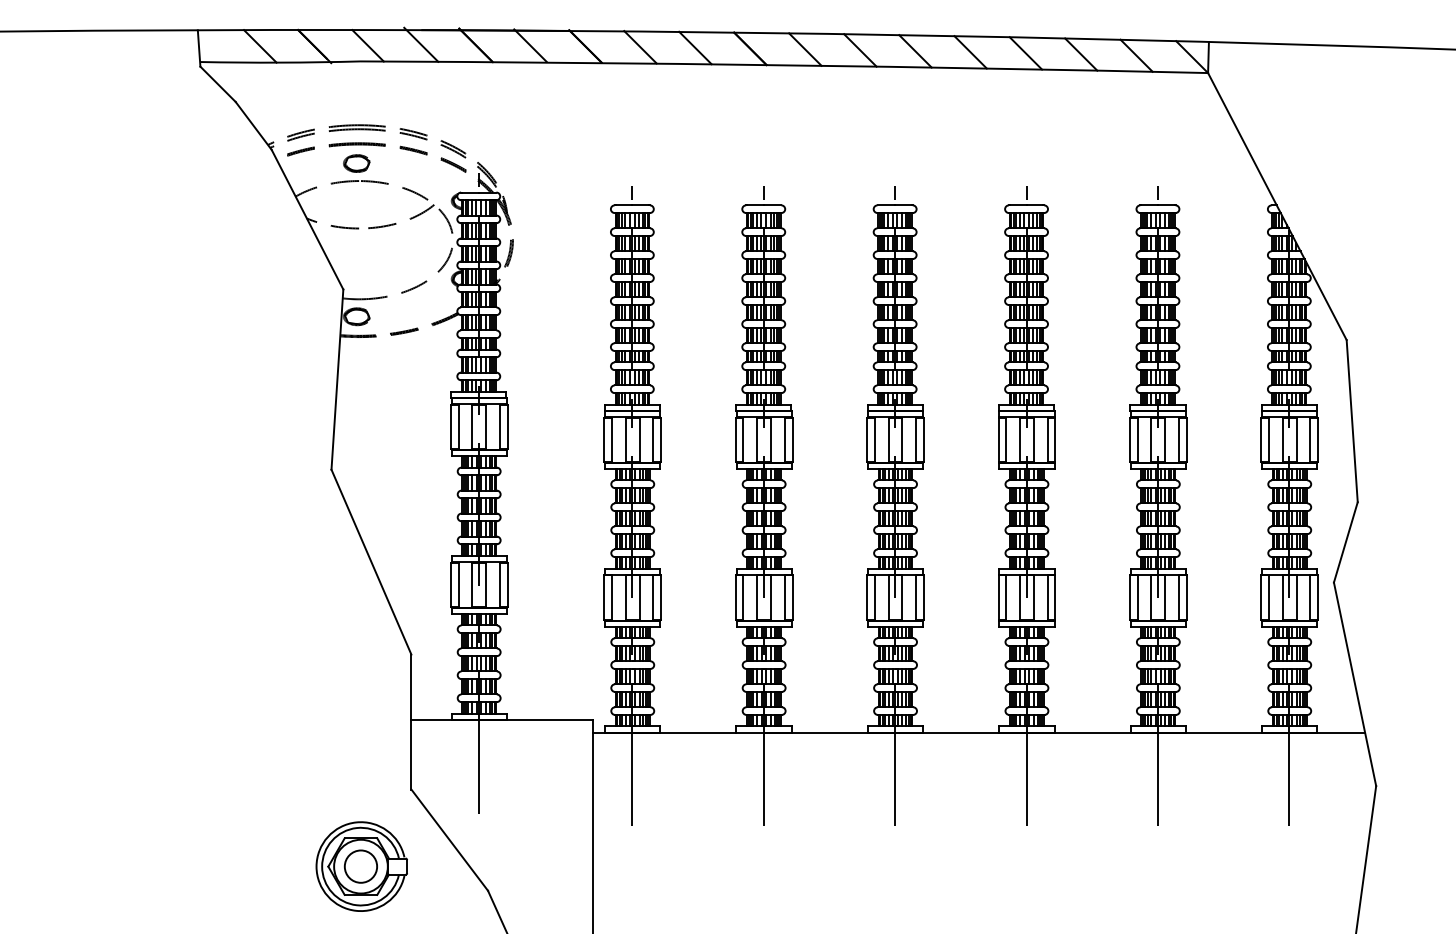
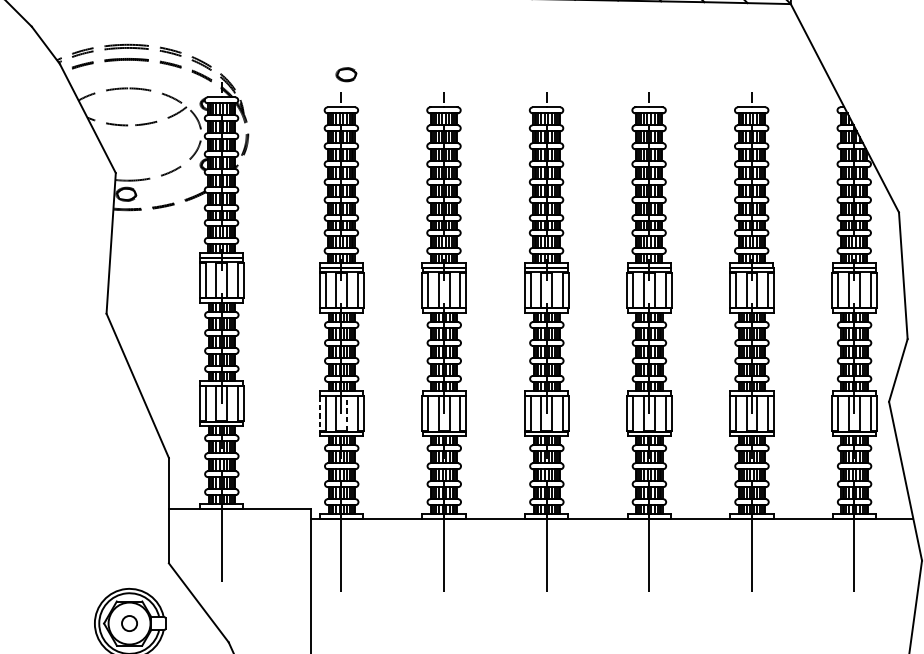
part: (356, 163) -> (346, 74), moved
line: (639, 597) -> (346, 413), solid -> dashed
line: (604, 598) -> (319, 414), solid -> dashed
circle: (360, 866) -> (129, 623), size x0.6

